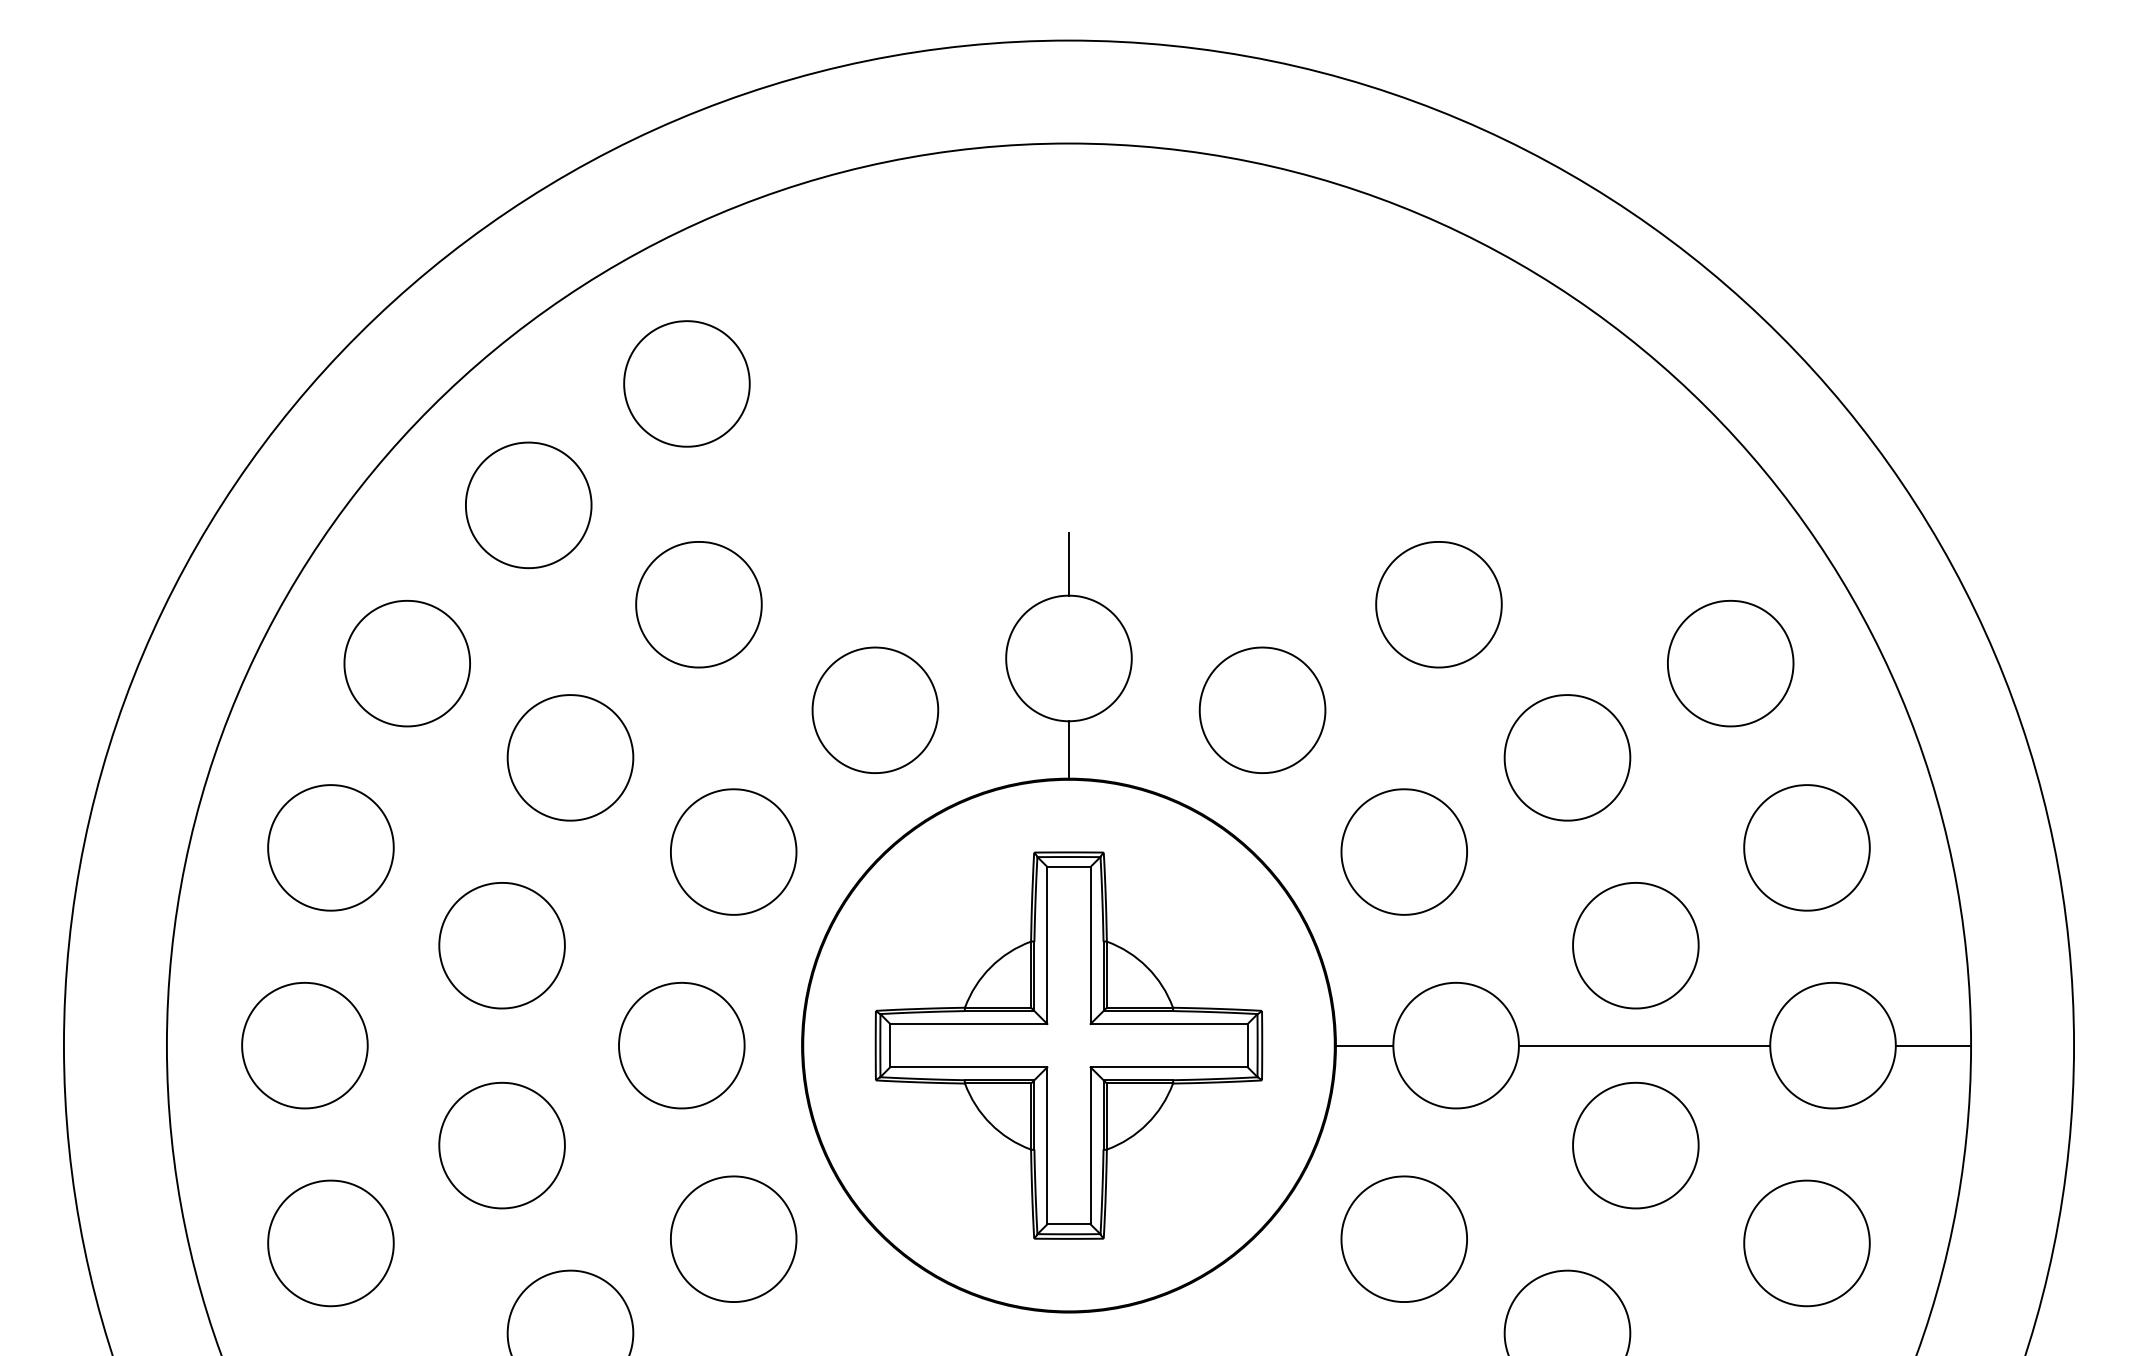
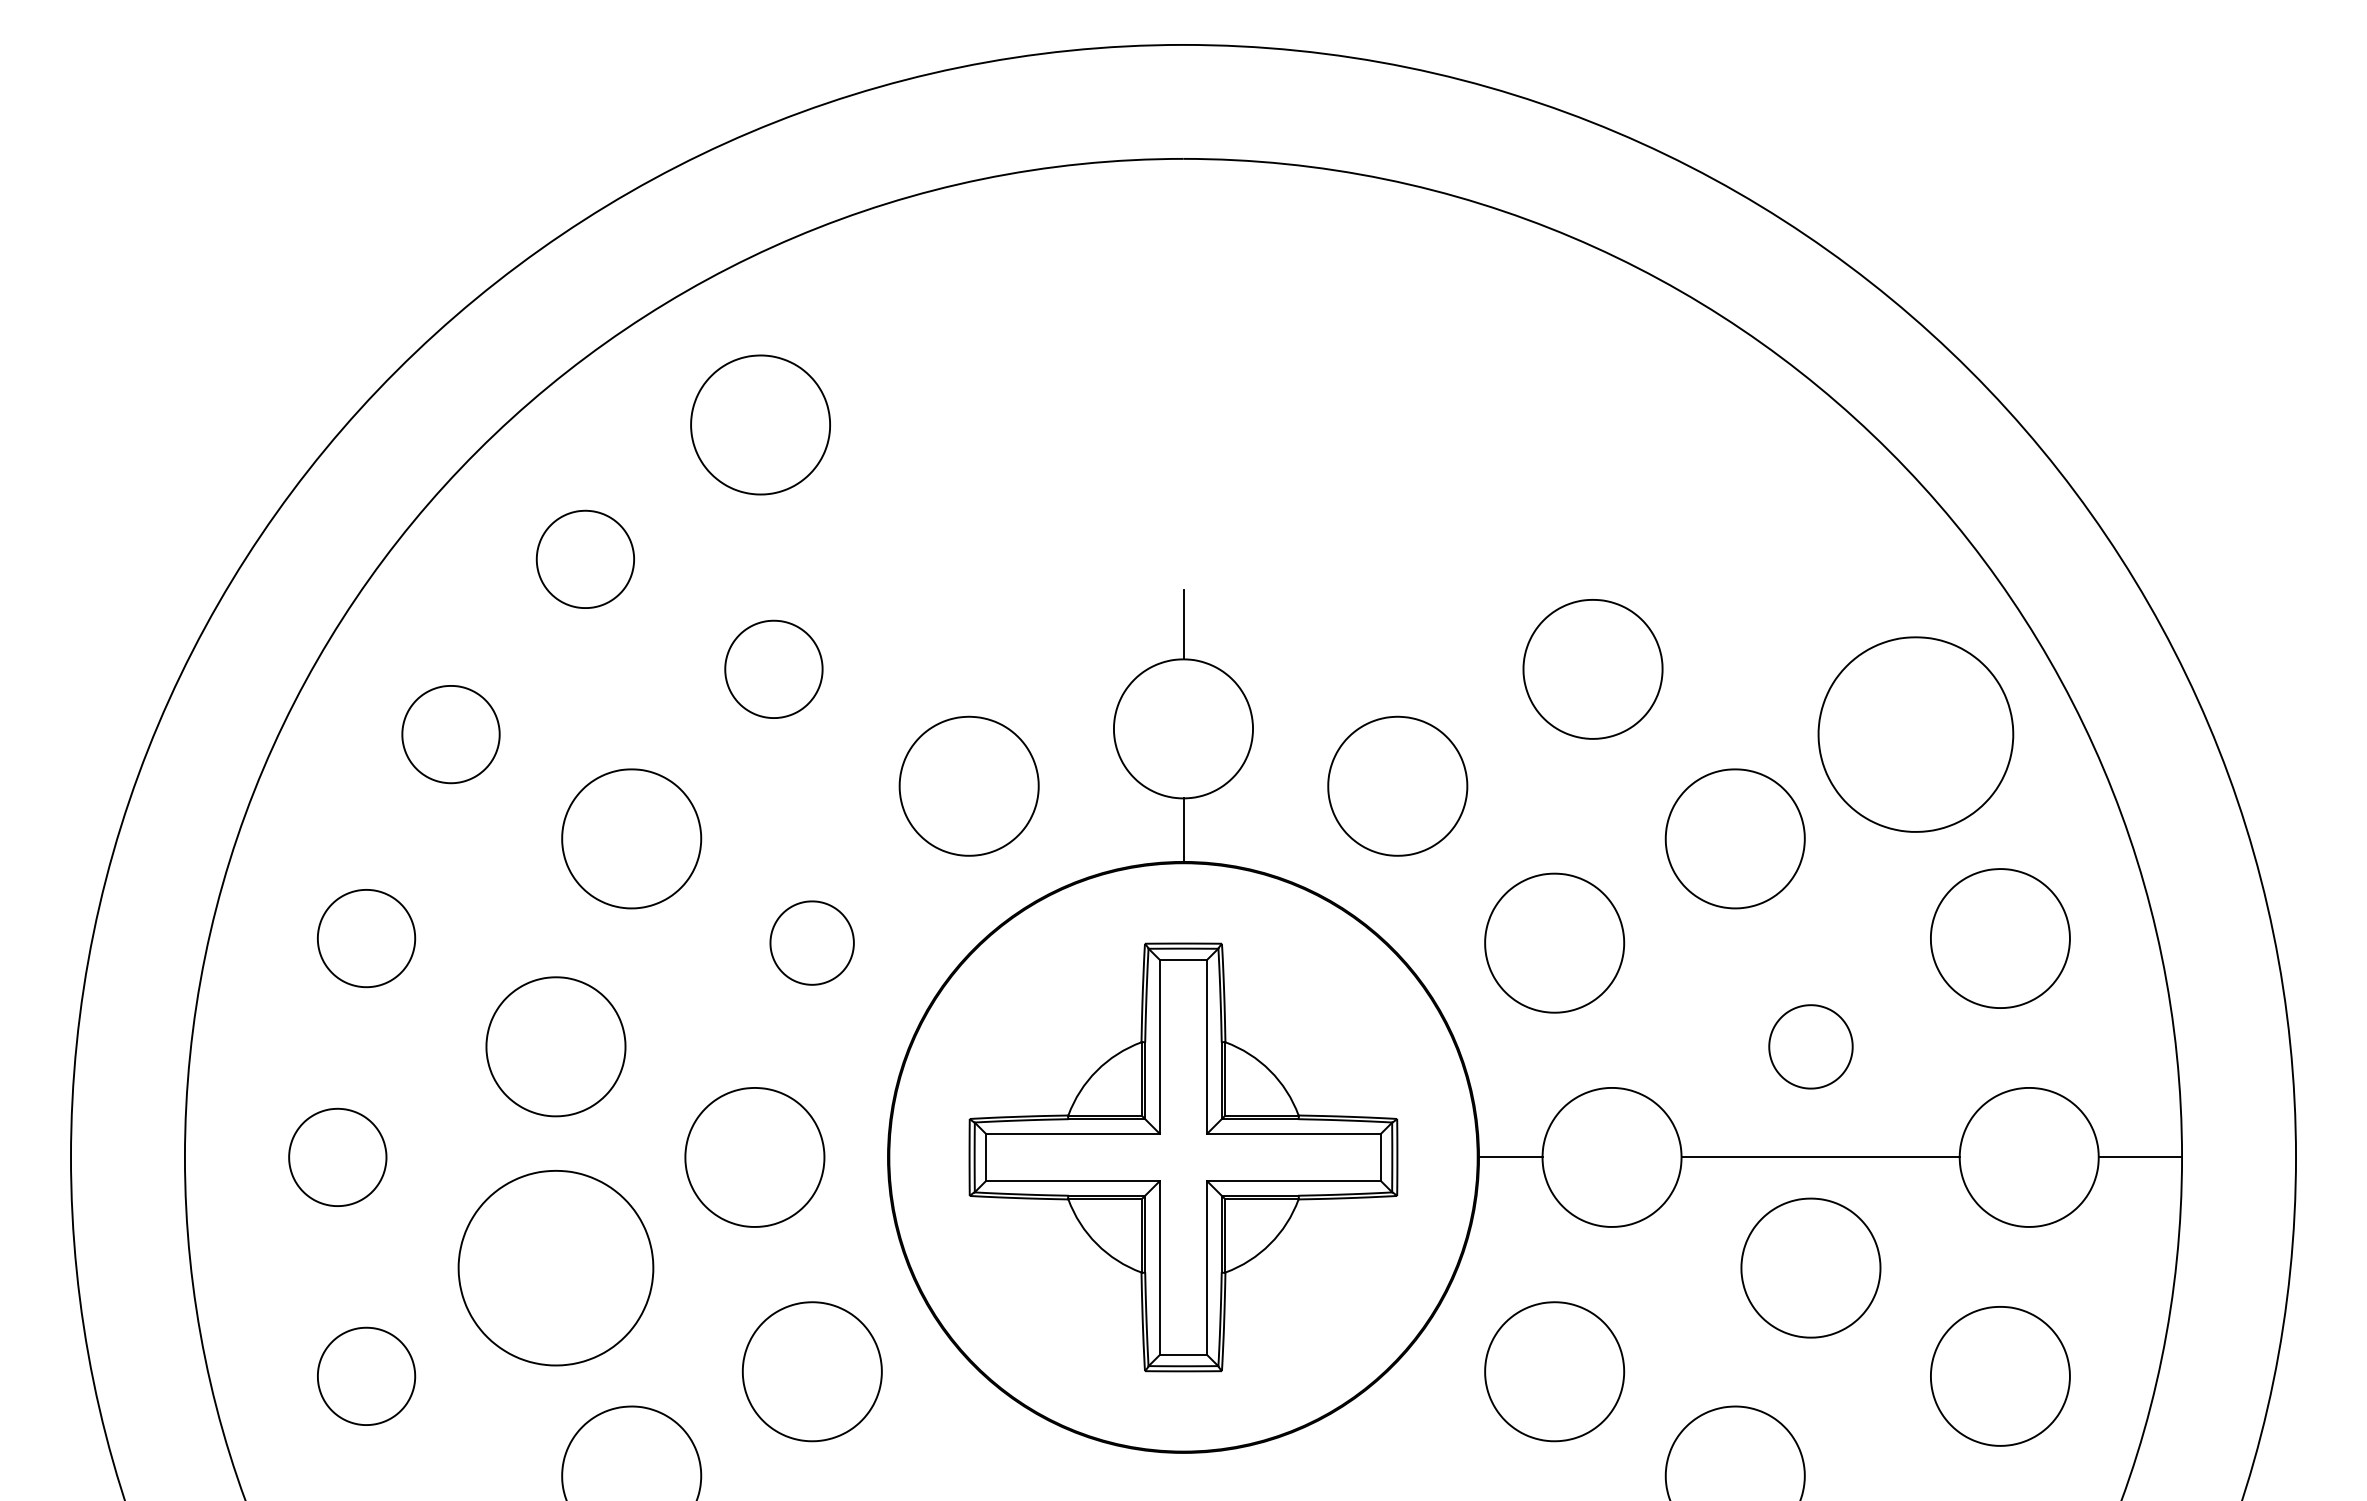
part: (528, 505) -> (585, 559), size x0.7
part: (698, 604) -> (773, 669), size x0.7
part: (406, 663) -> (450, 734), size x0.7
part: (1730, 663) -> (1915, 734), size x1.4
part: (330, 847) -> (366, 938), size x0.7
part: (732, 851) -> (811, 942), size x0.6
part: (1635, 945) -> (1810, 1046), size x0.6
part: (304, 1045) -> (337, 1157), size x0.7
part: (501, 1145) -> (555, 1267), size x1.4
part: (330, 1243) -> (366, 1376), size x0.7

